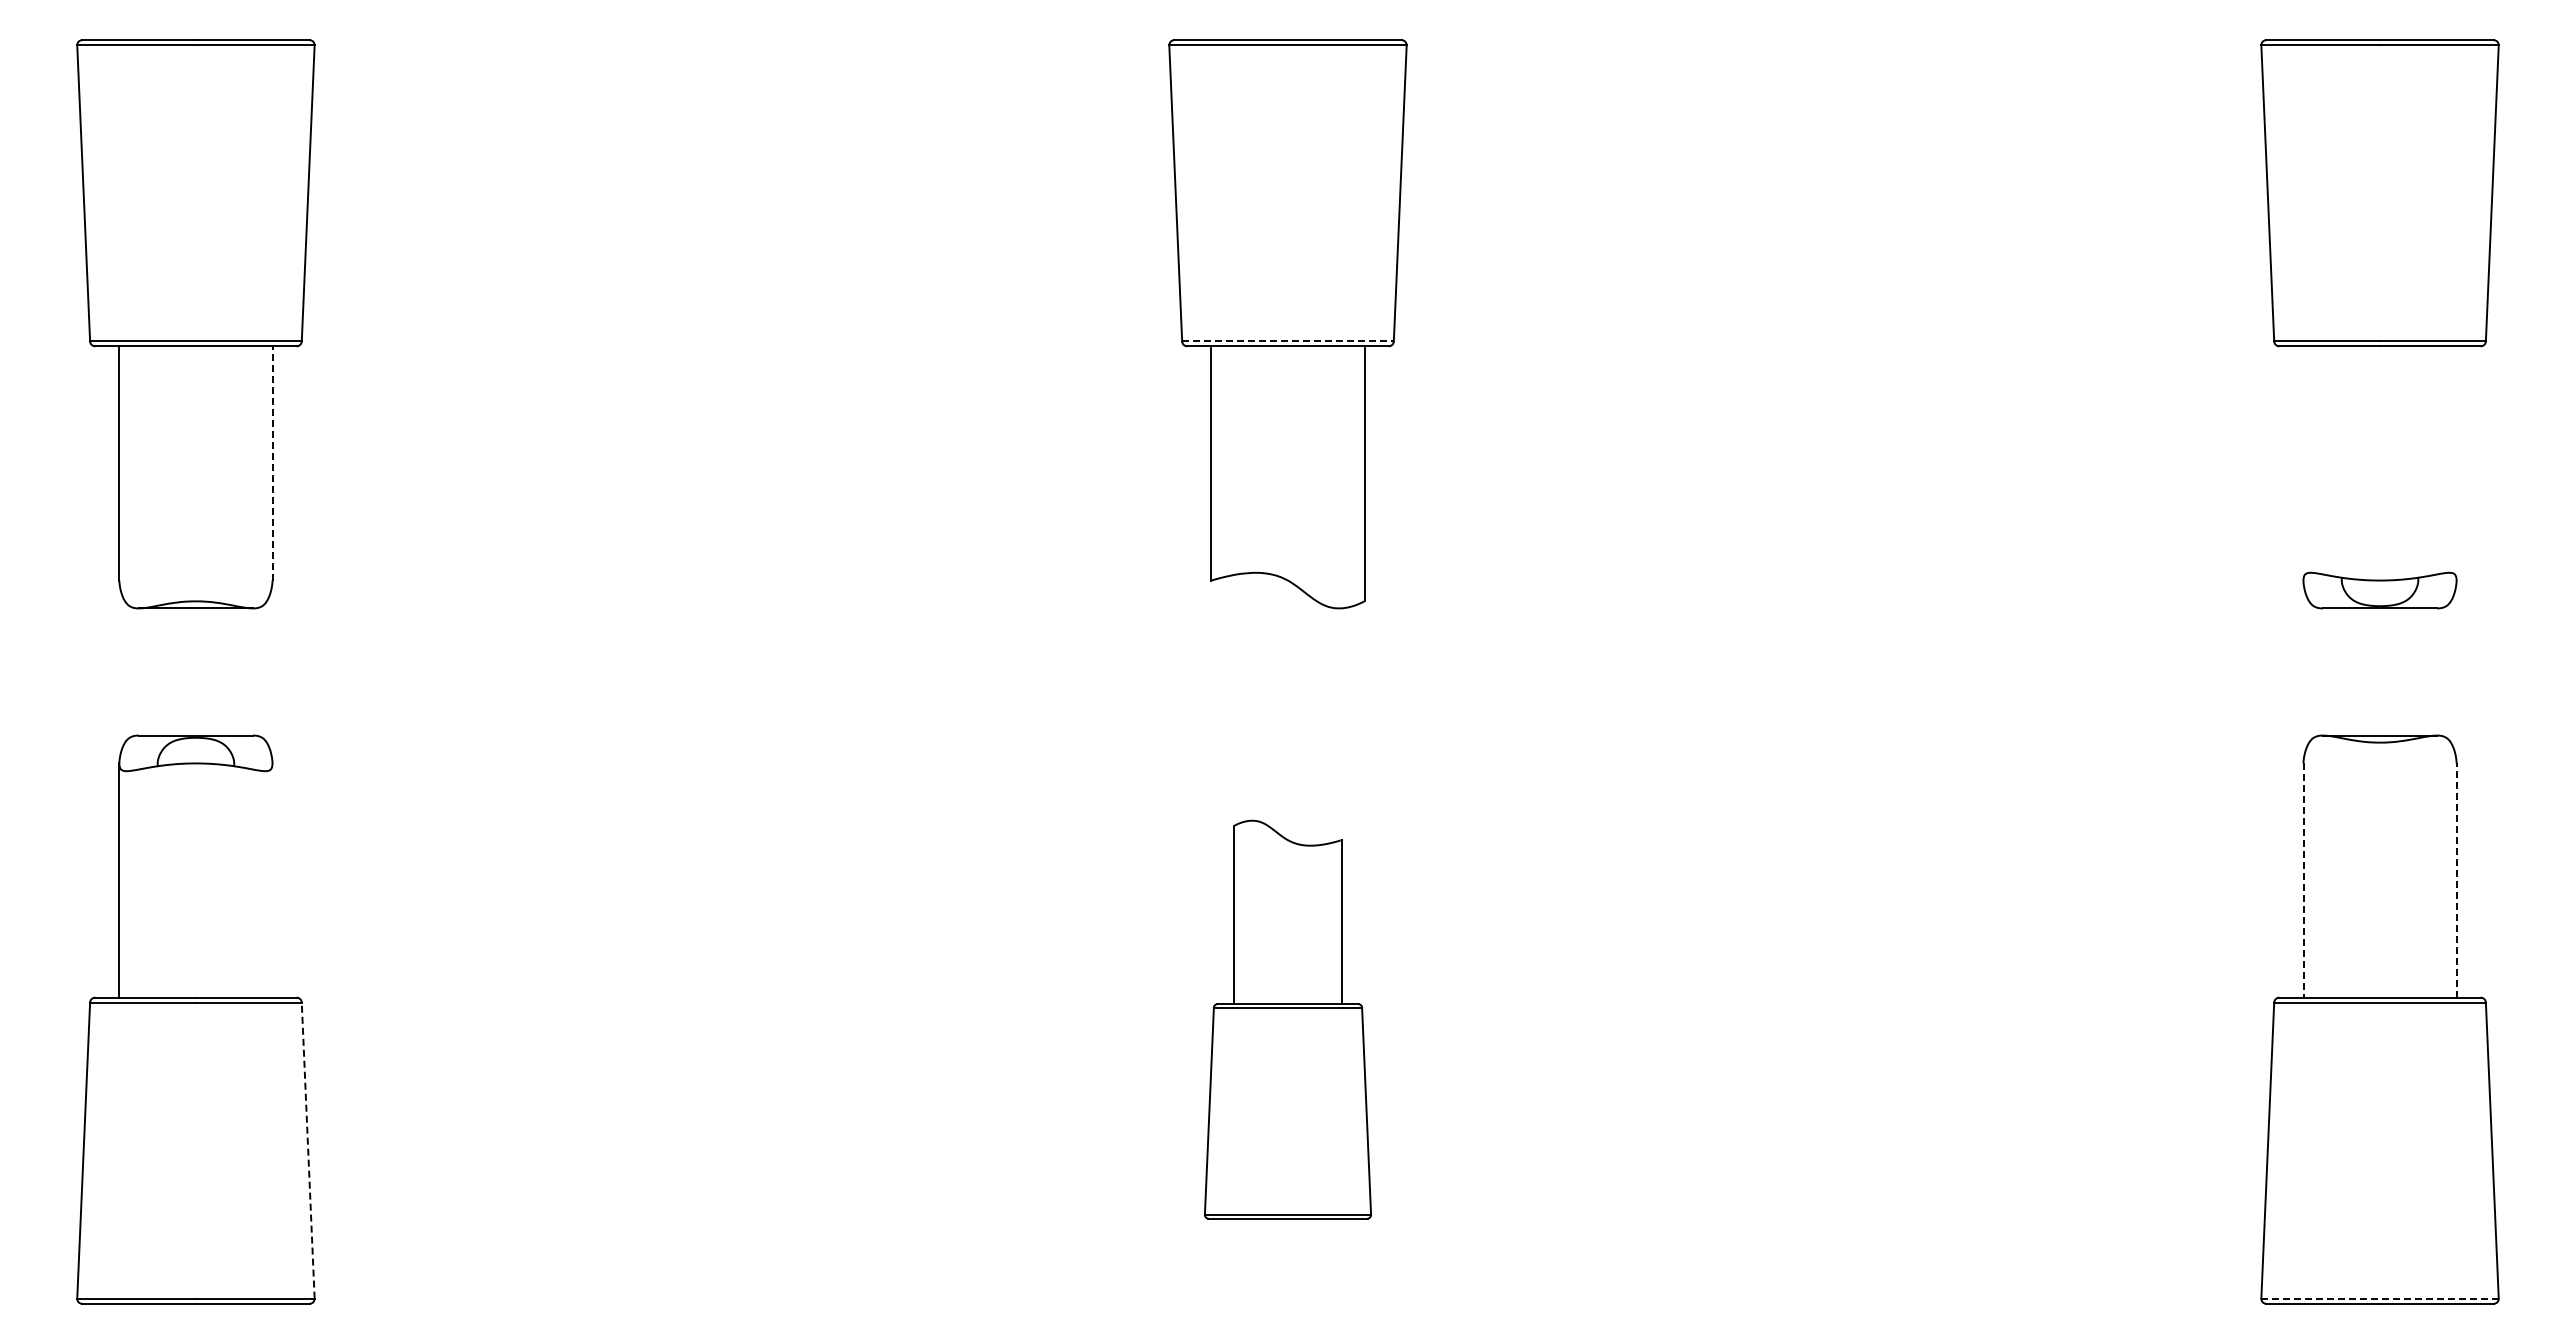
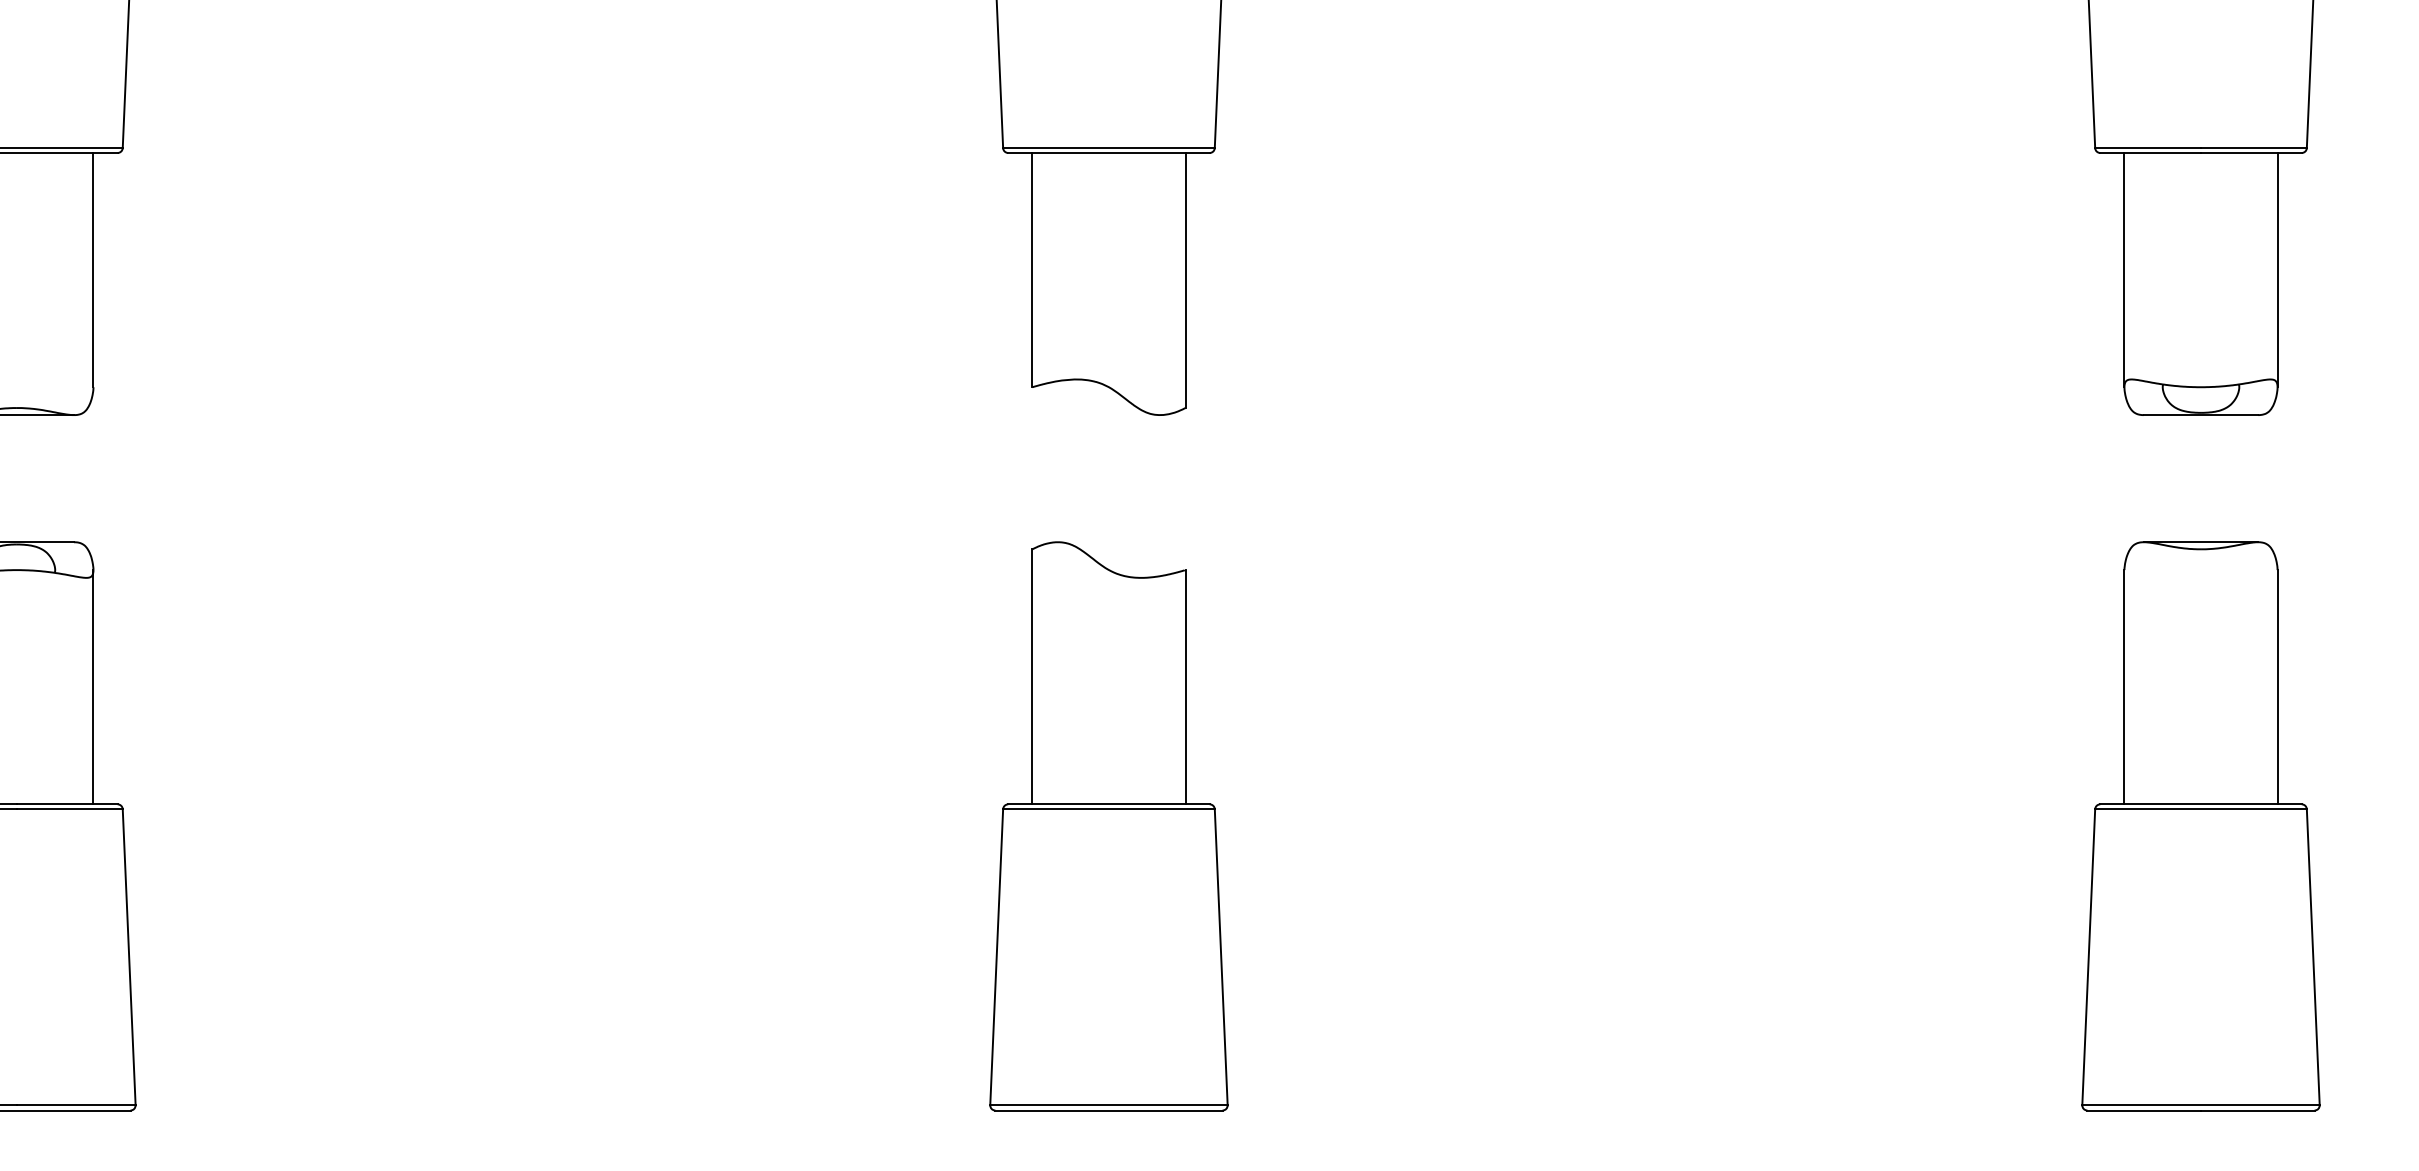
line: (1288, 341) -> (1109, 148), dashed -> solid
line: (272, 462) -> (93, 269), dashed -> solid
line: (2303, 463) -> (2124, 270), added
line: (2456, 463) -> (2277, 270), added
line: (272, 880) -> (93, 687), added
line: (2456, 880) -> (2277, 687), dashed -> solid
line: (2303, 881) -> (2124, 688), dashed -> solid
part: (1287, 1019) -> (1108, 826), size x1.43
line: (308, 1150) -> (129, 957), dashed -> solid
line: (2380, 1298) -> (2201, 1105), dashed -> solid

